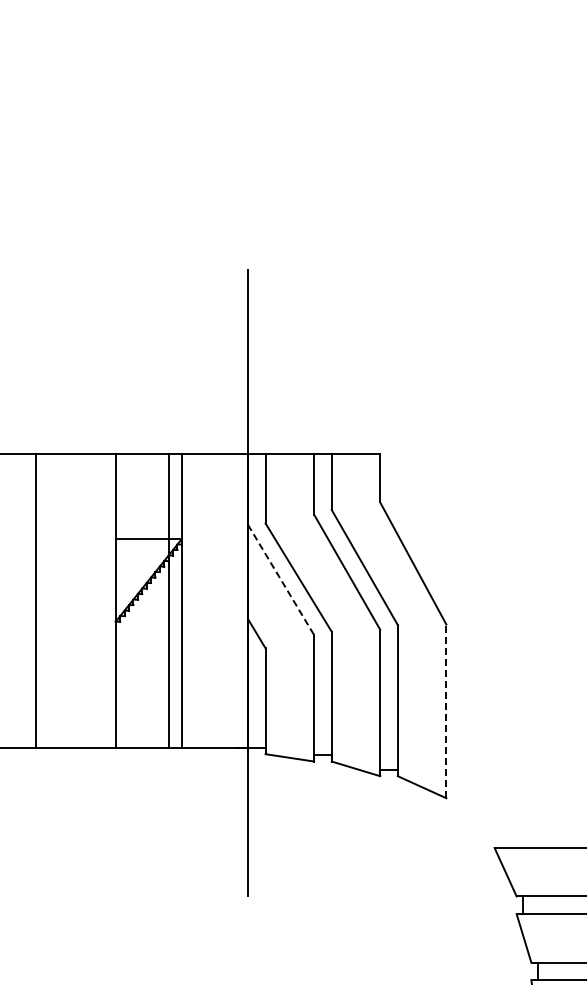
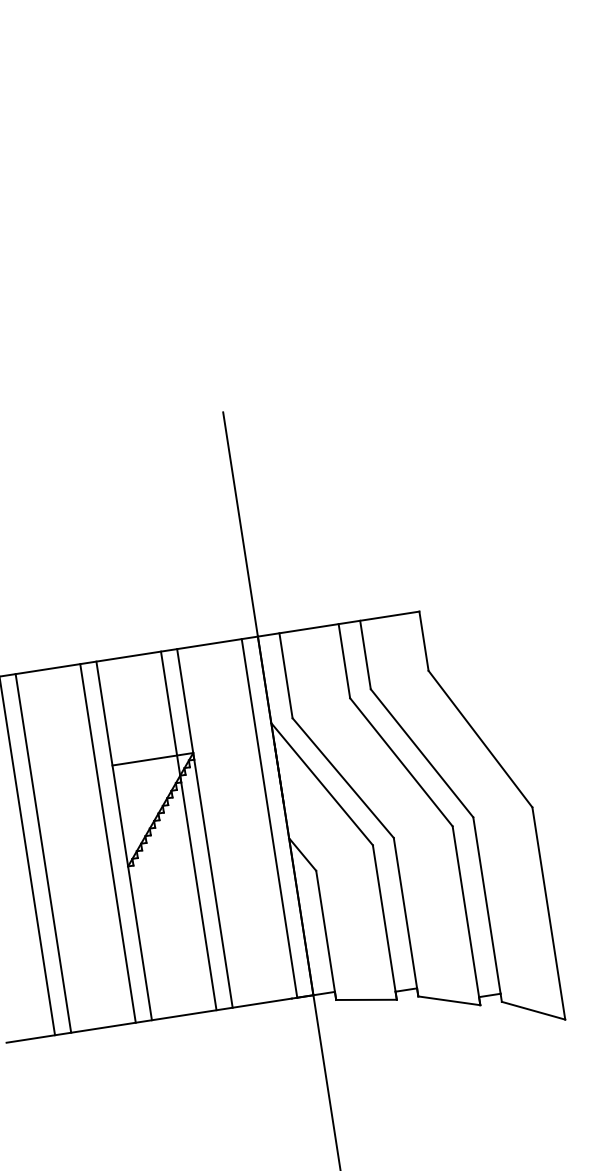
line: (281, 580) -> (322, 784), dashed -> solid
line: (49, 600) -> (43, 853), added
line: (102, 600) -> (107, 843), added
line: (234, 600) -> (269, 818), added
line: (446, 711) -> (549, 913), dashed -> solid

